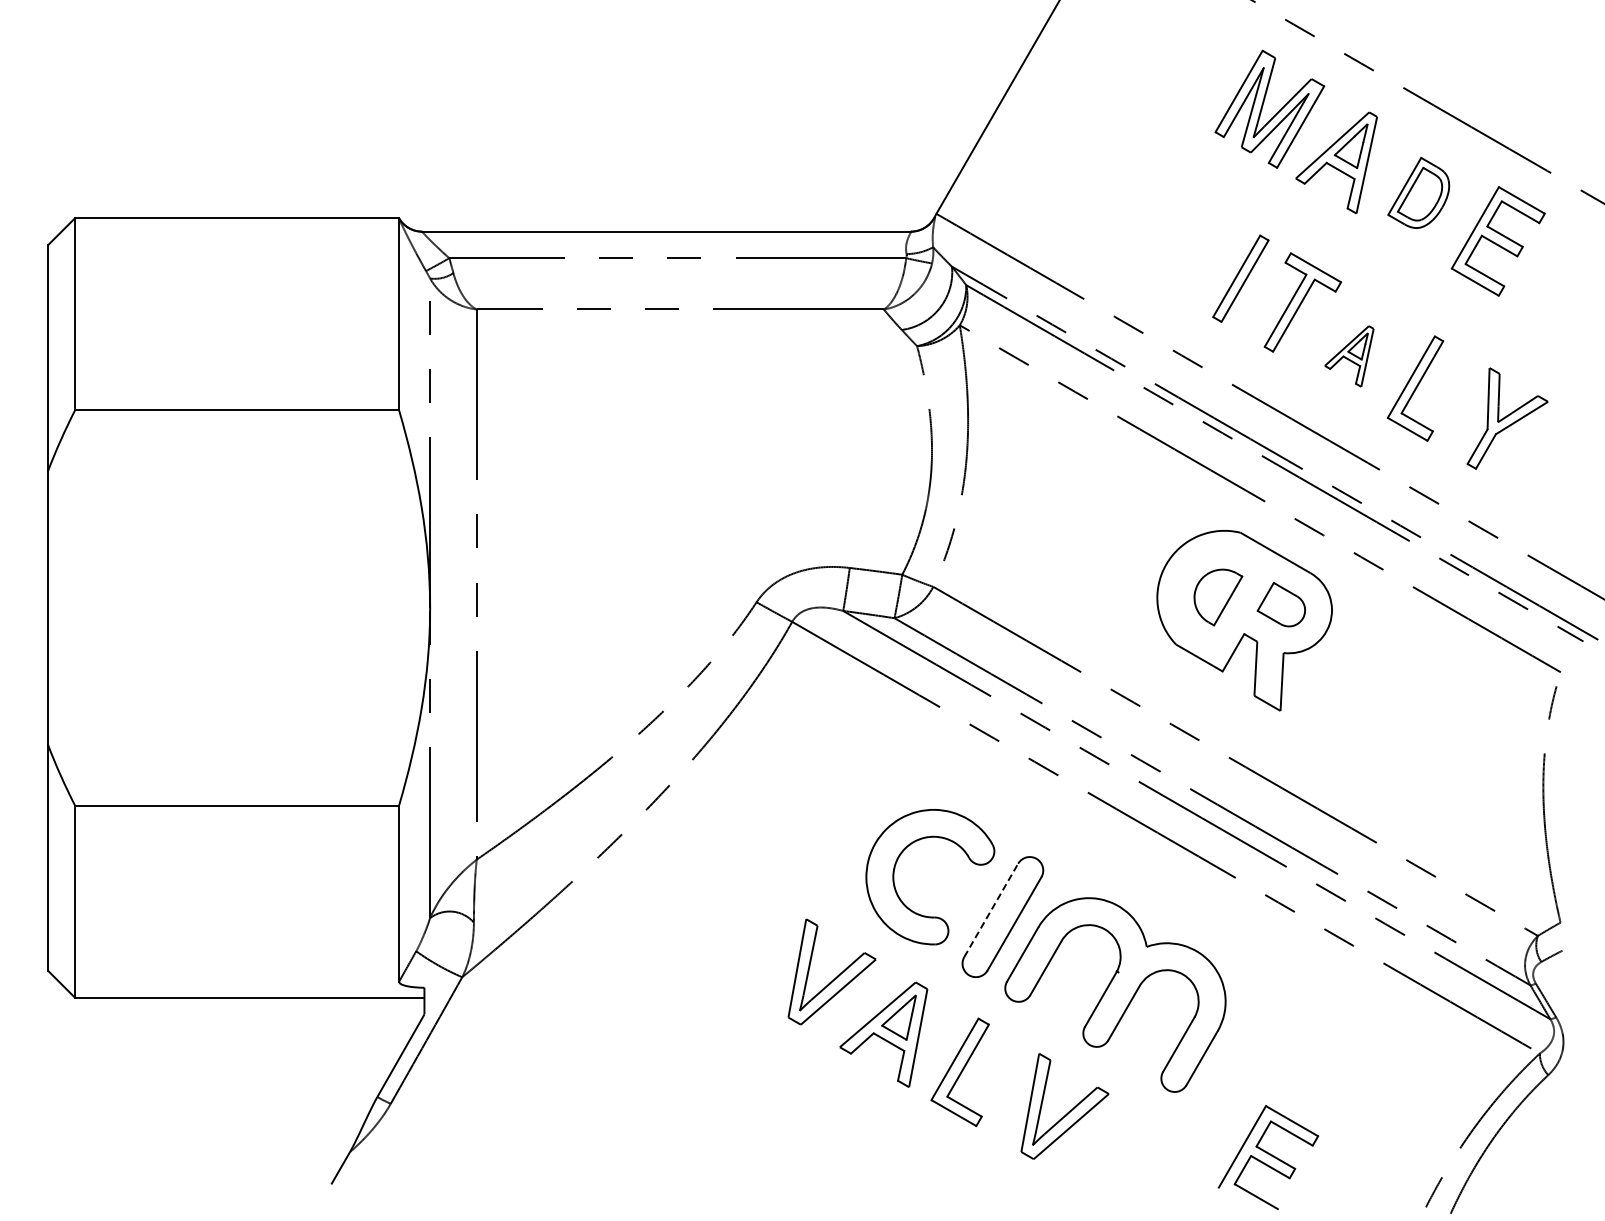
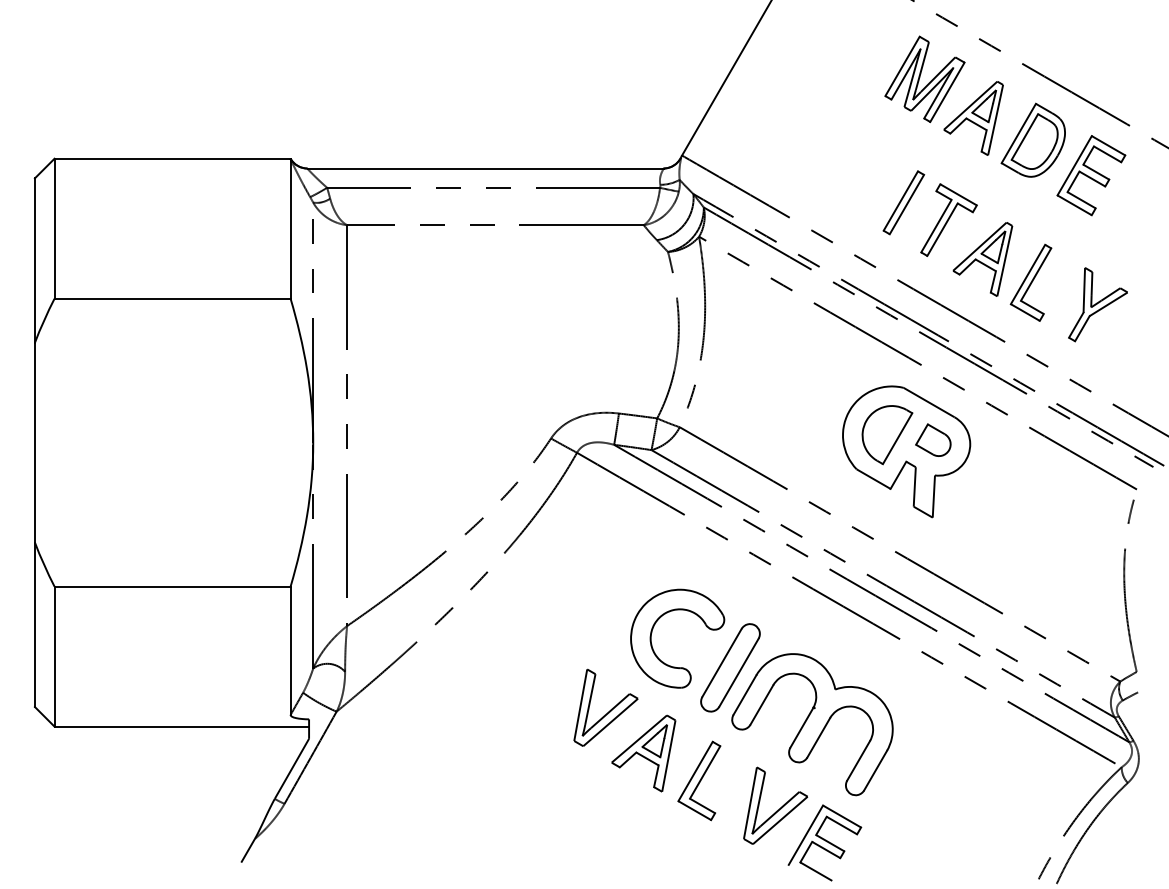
part: (1418, 192) -> (1033, 139), size x1.43
part: (1349, 356) -> (982, 259), size x1.67
part: (1218, 597) -> (887, 435), size x1.43
line: (991, 910) -> (722, 663), dashed -> solid
part: (1268, 1157) -> (824, 842), moved

